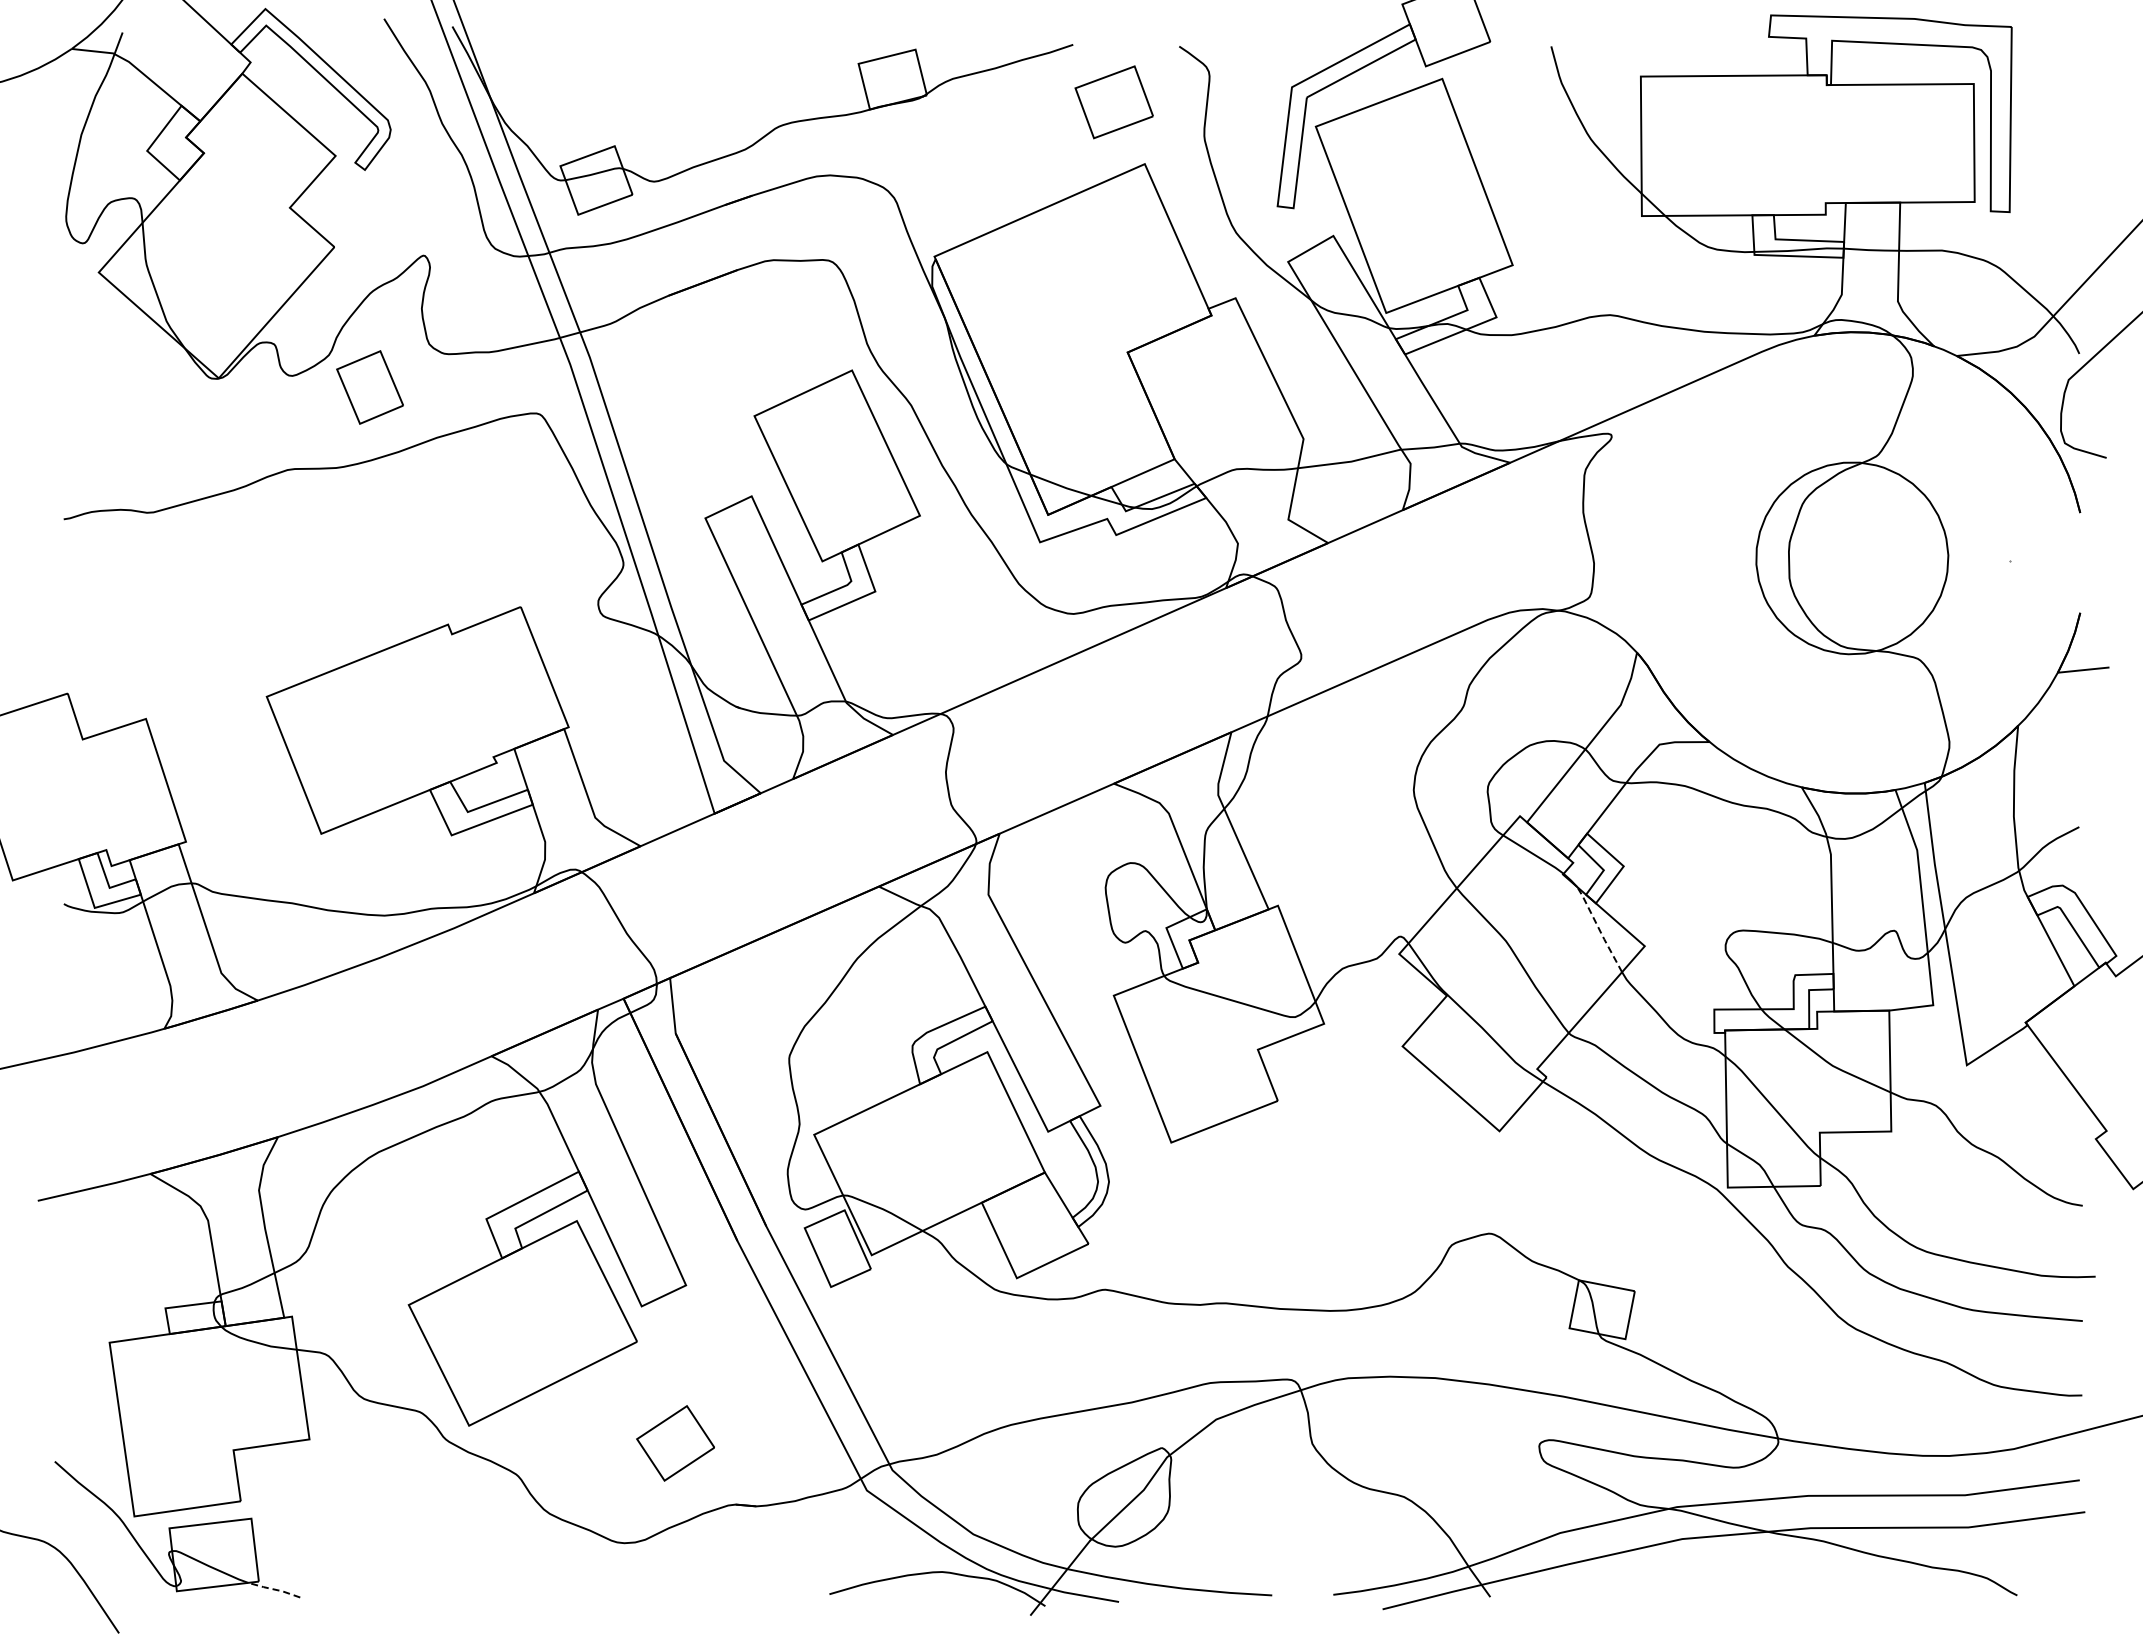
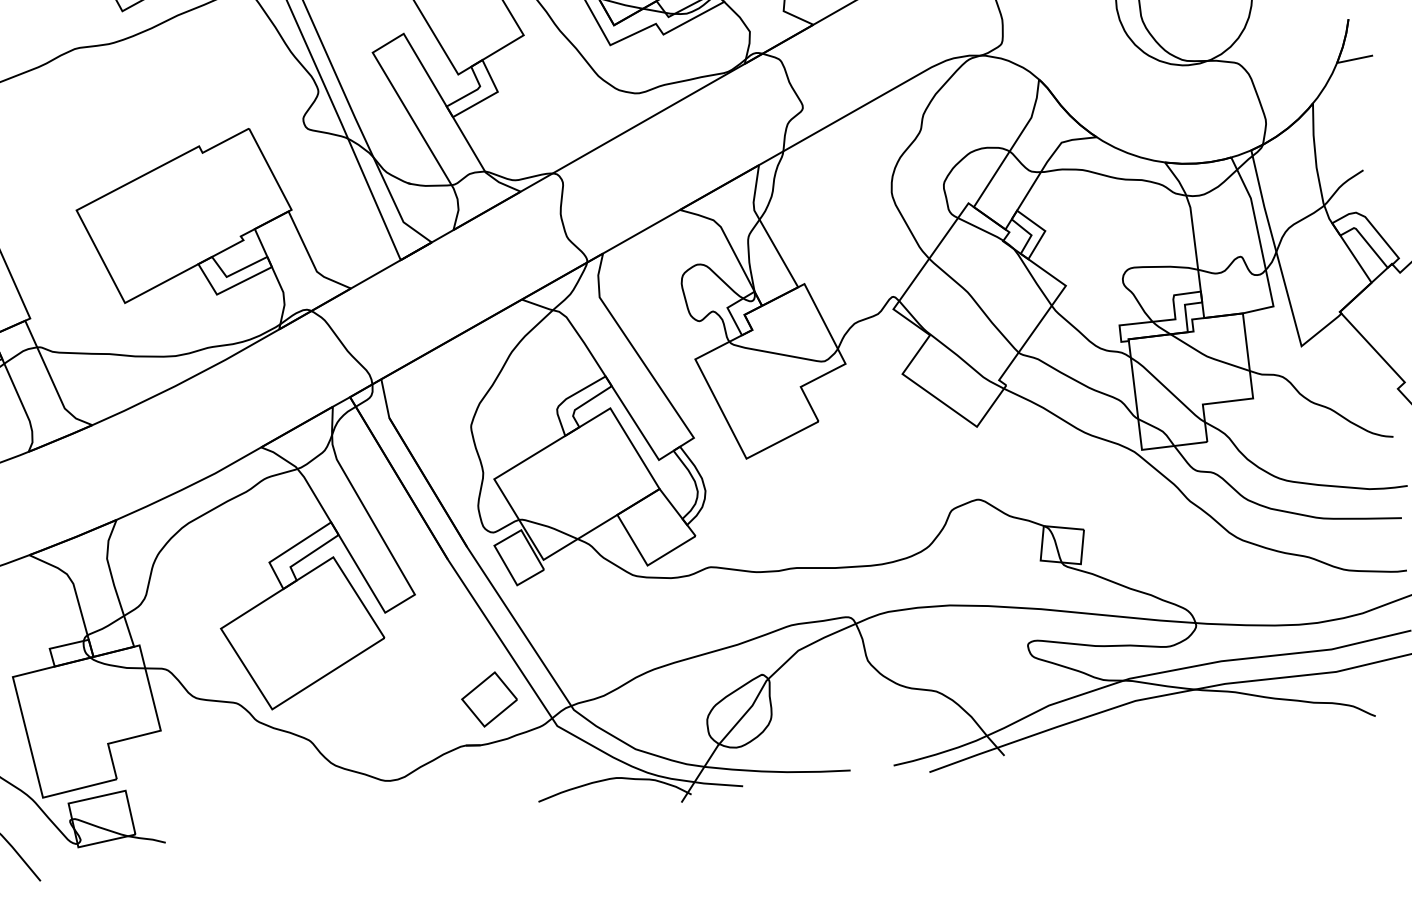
line: (1599, 929) -> (1032, 277), dashed -> solid
part: (675, 1443) -> (489, 699), moved
line: (274, 1589) -> (147, 838), dashed -> solid

